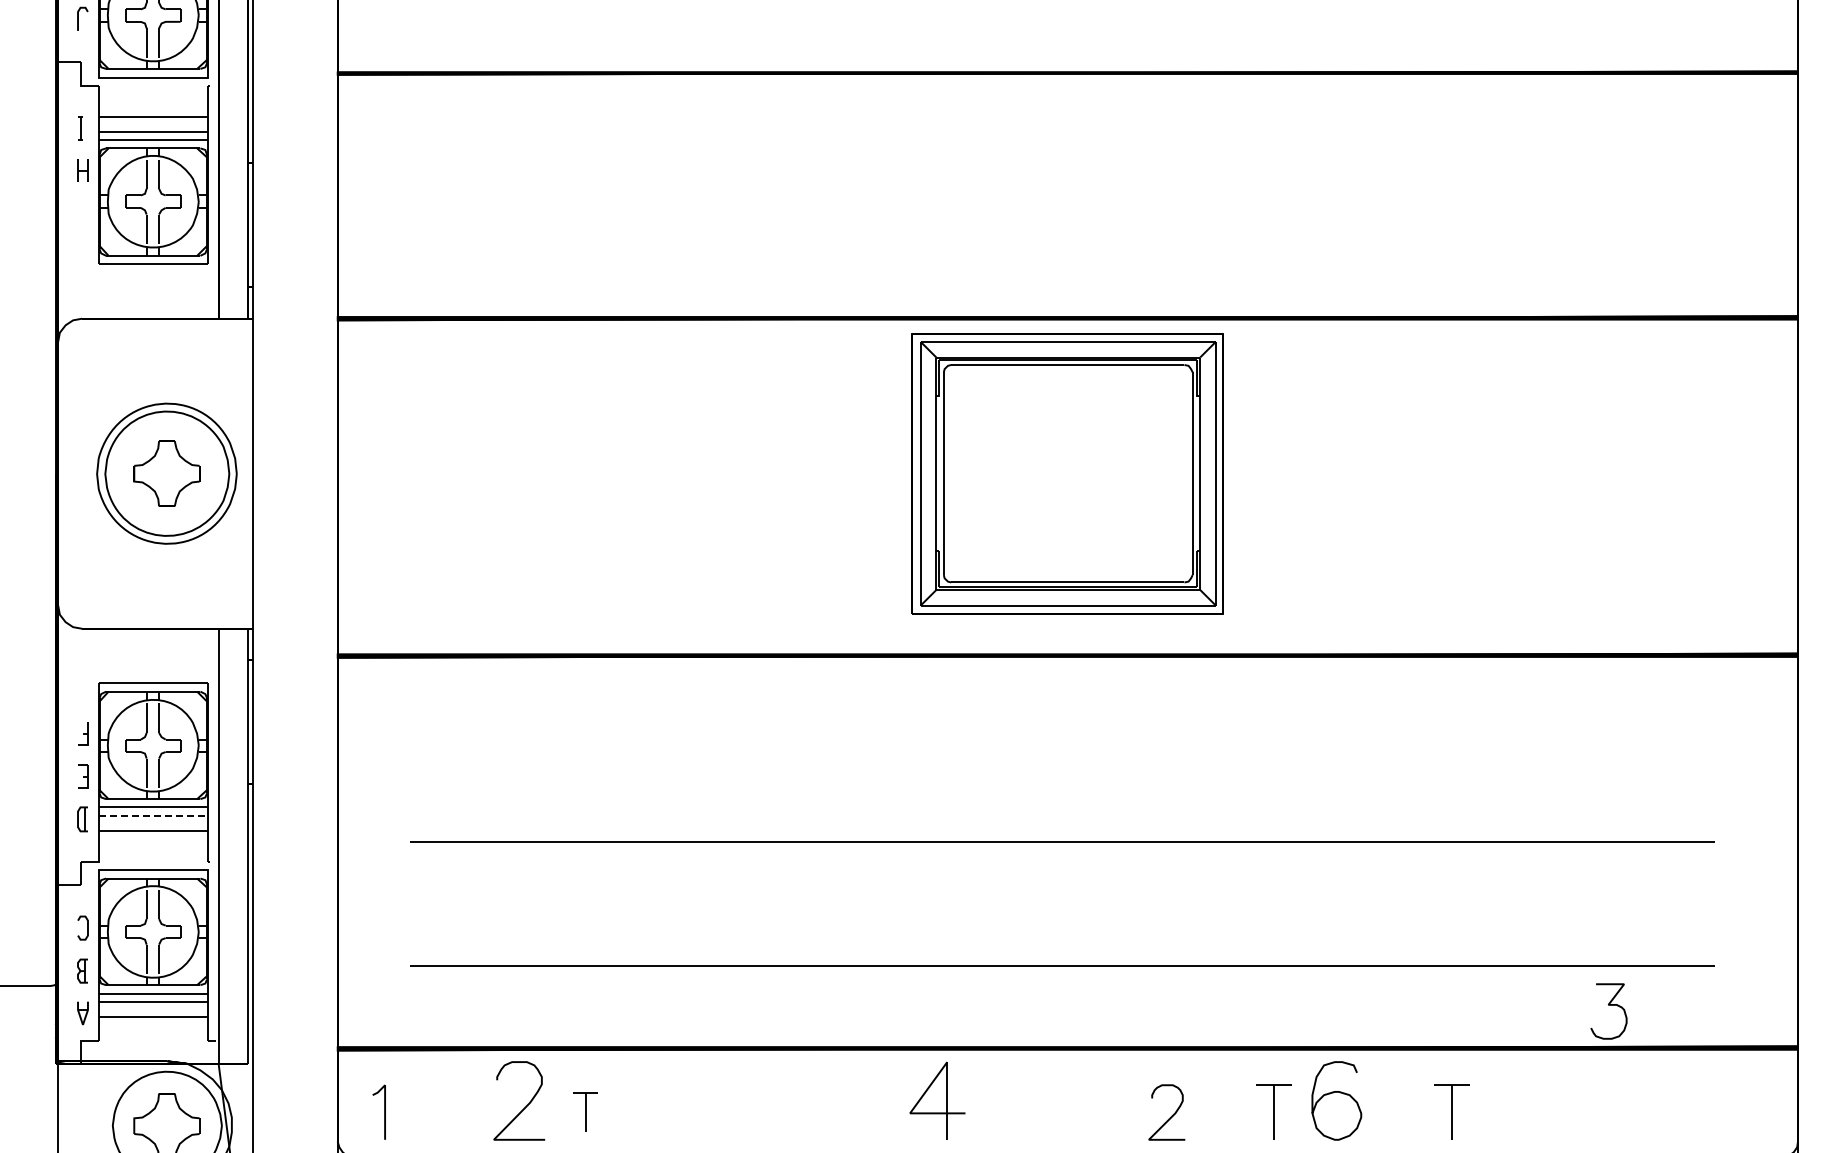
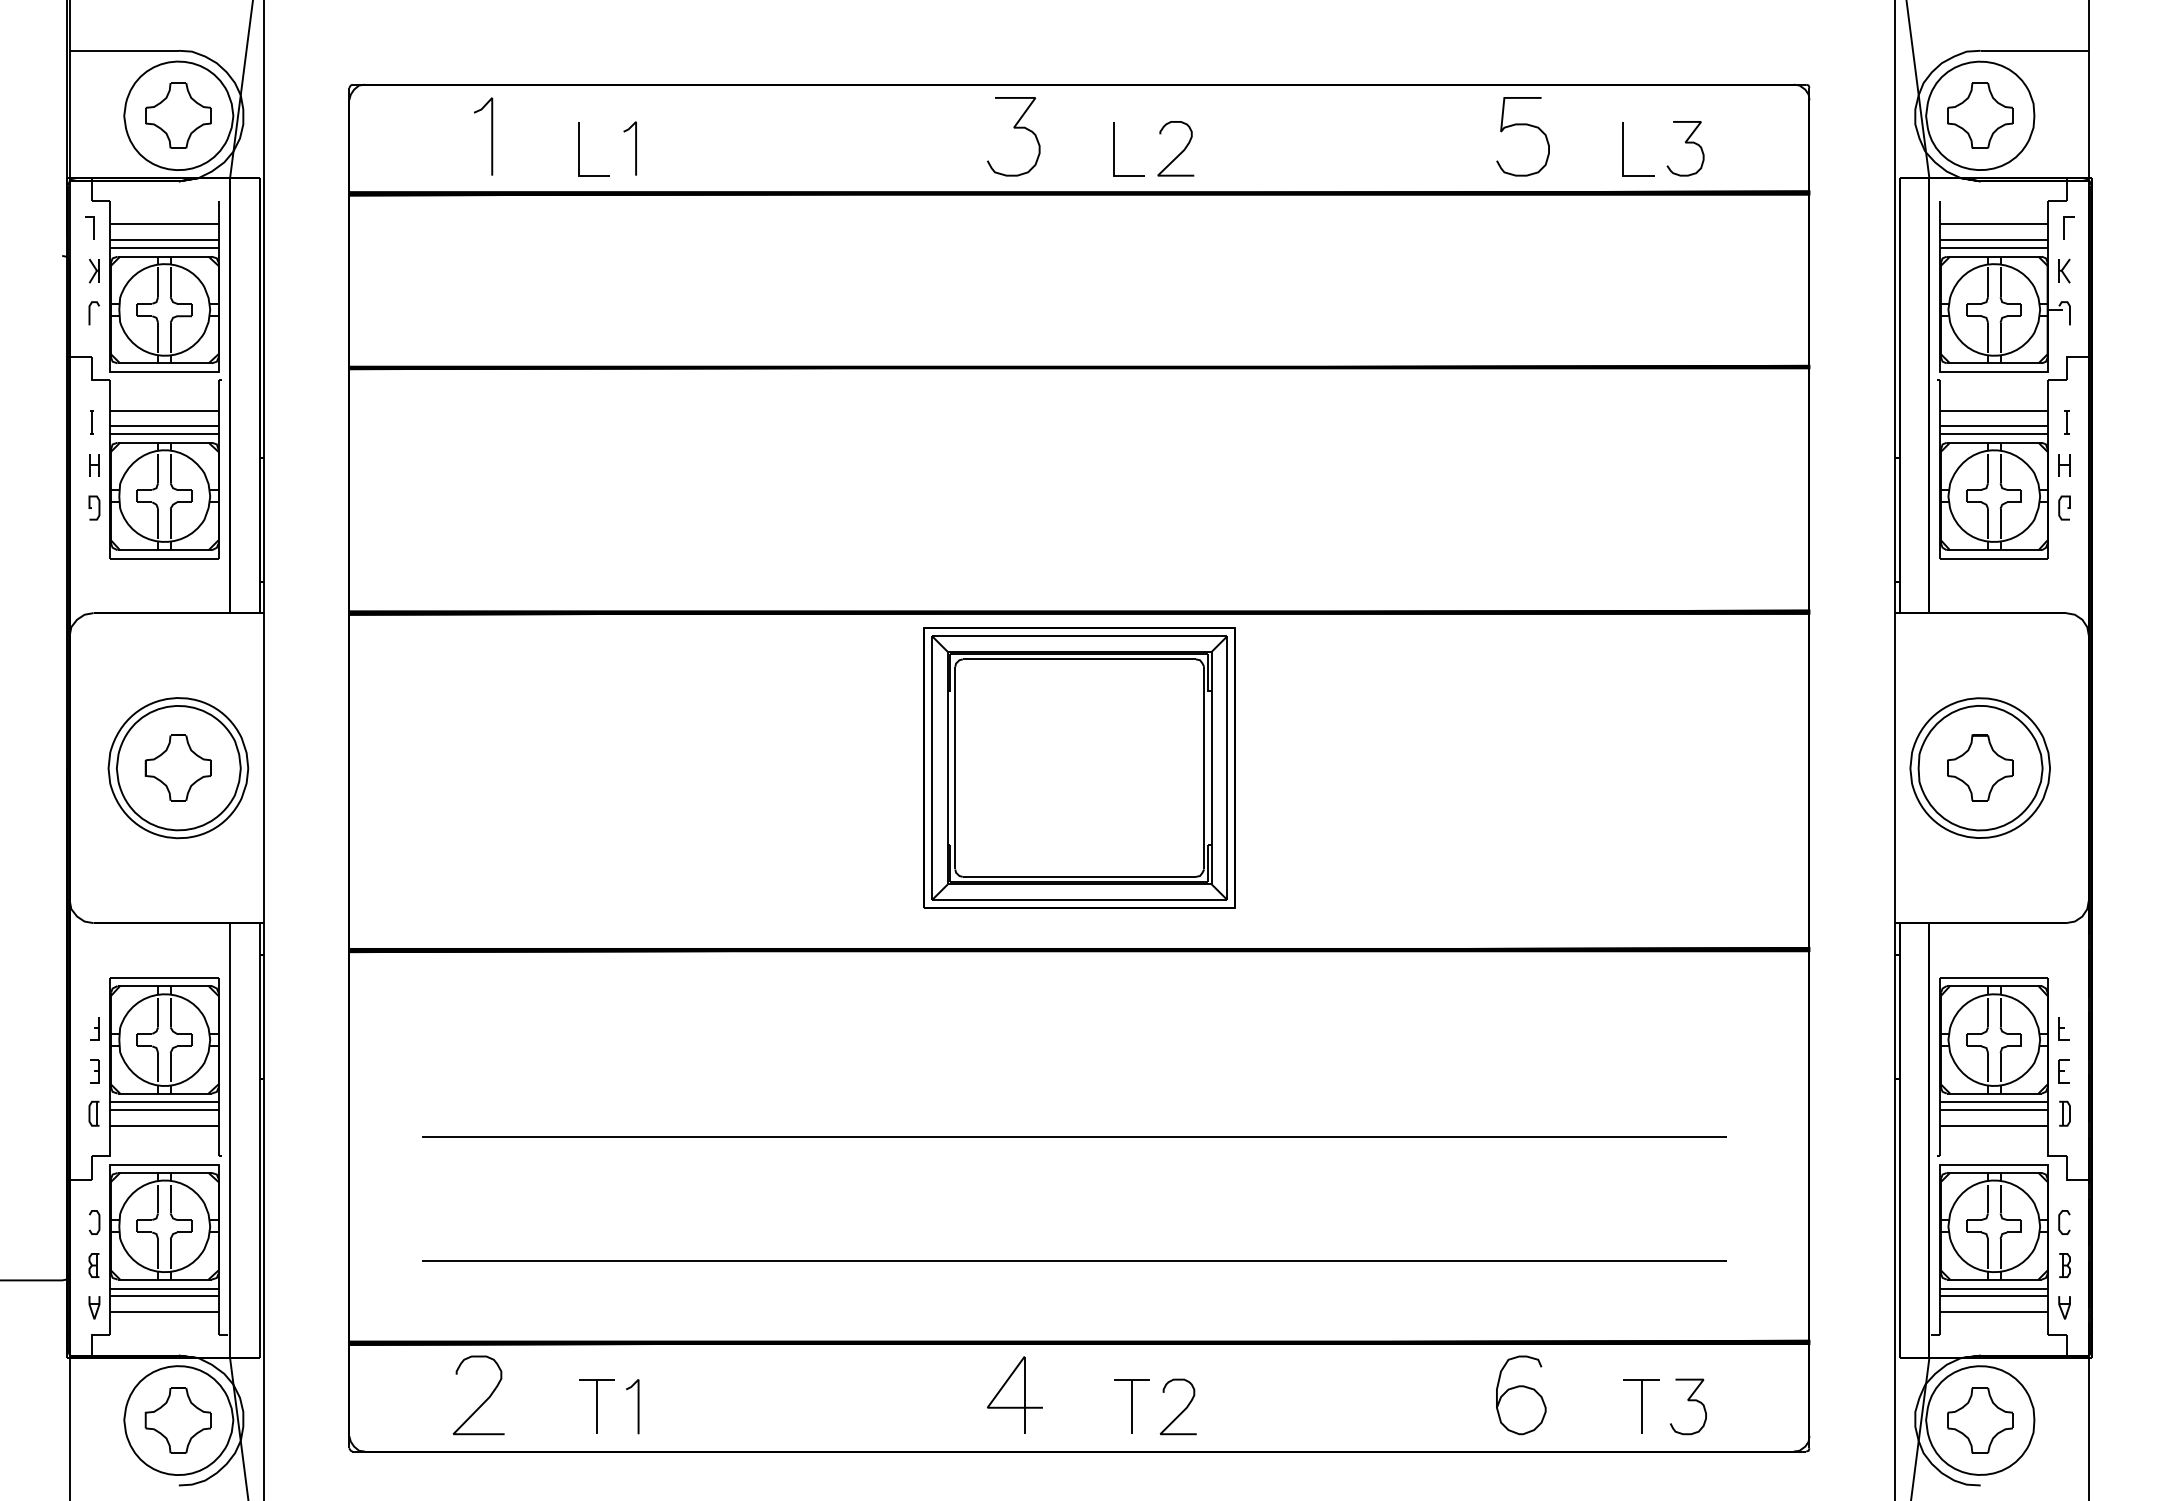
curve: (80, 213) -> (91, 507), added
line: (153, 816) -> (164, 1110), dashed -> solid
curve: (1609, 1006) -> (1688, 1401), moved
curve: (1337, 1093) -> (1521, 1387), moved
part: (937, 1100) -> (1014, 1394), moved
curve: (525, 1106) -> (484, 1400), moved
line: (384, 1112) -> (637, 1406), moved
part: (585, 1112) -> (596, 1406), size x1.43
part: (1273, 1112) -> (1131, 1406), moved
part: (1452, 1112) -> (1641, 1406), moved

